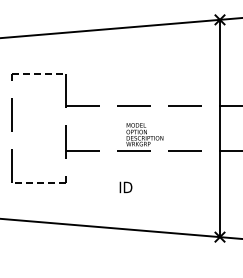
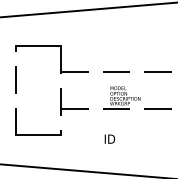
line: (39, 74) -> (38, 46), dashed -> solid
line: (38, 182) -> (38, 135), dashed -> solid

